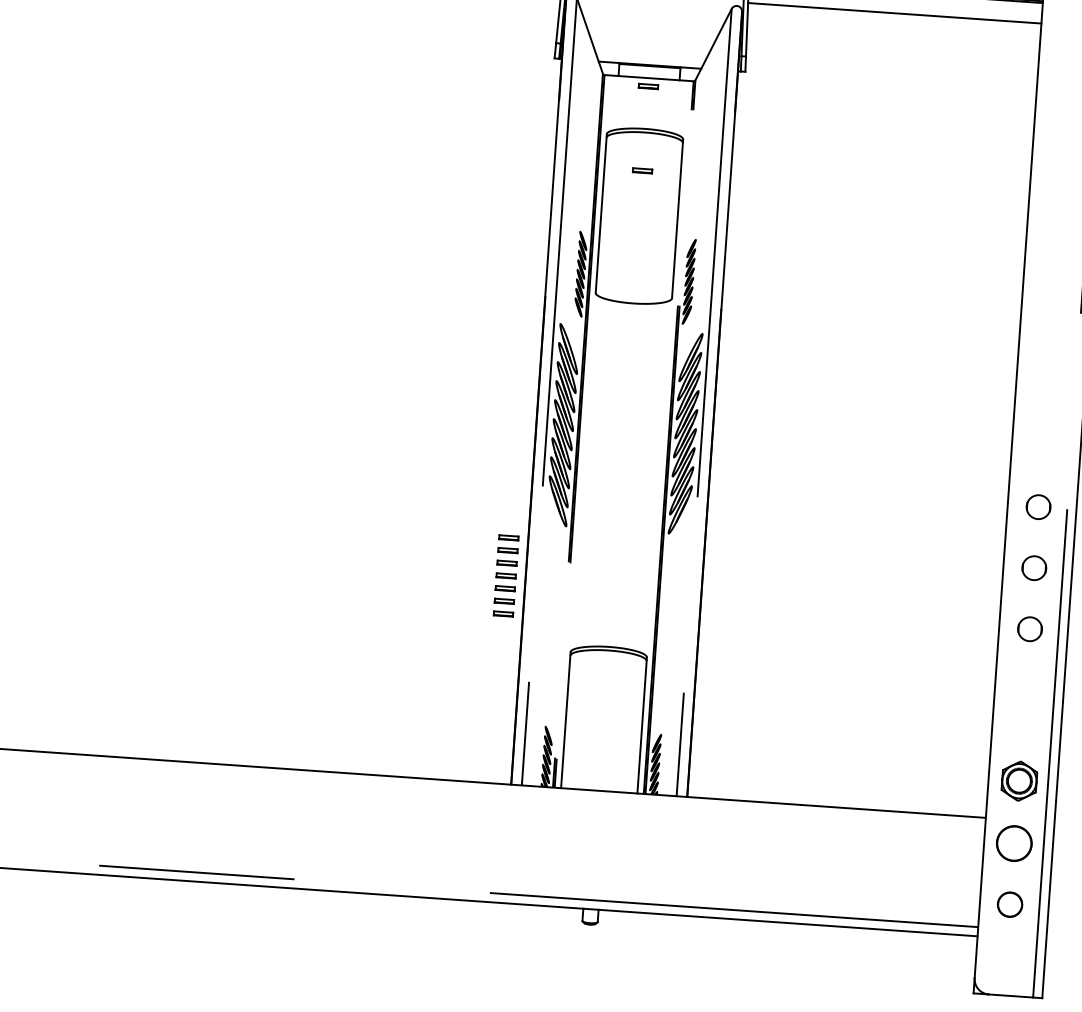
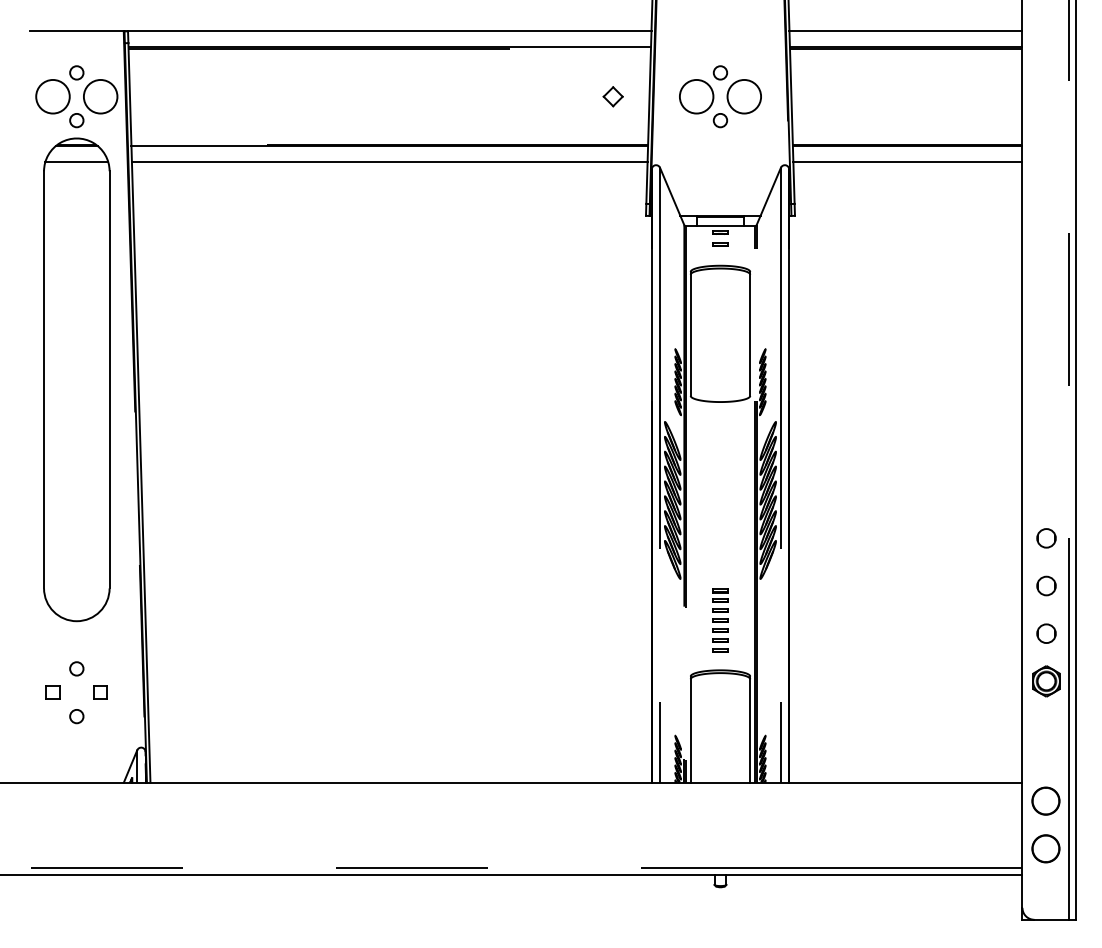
part: (642, 170) -> (720, 244), moved
part: (506, 575) -> (720, 620), moved
part: (1019, 781) -> (1046, 681), moved
circle: (1009, 904) -> (1045, 848), size x1.43

